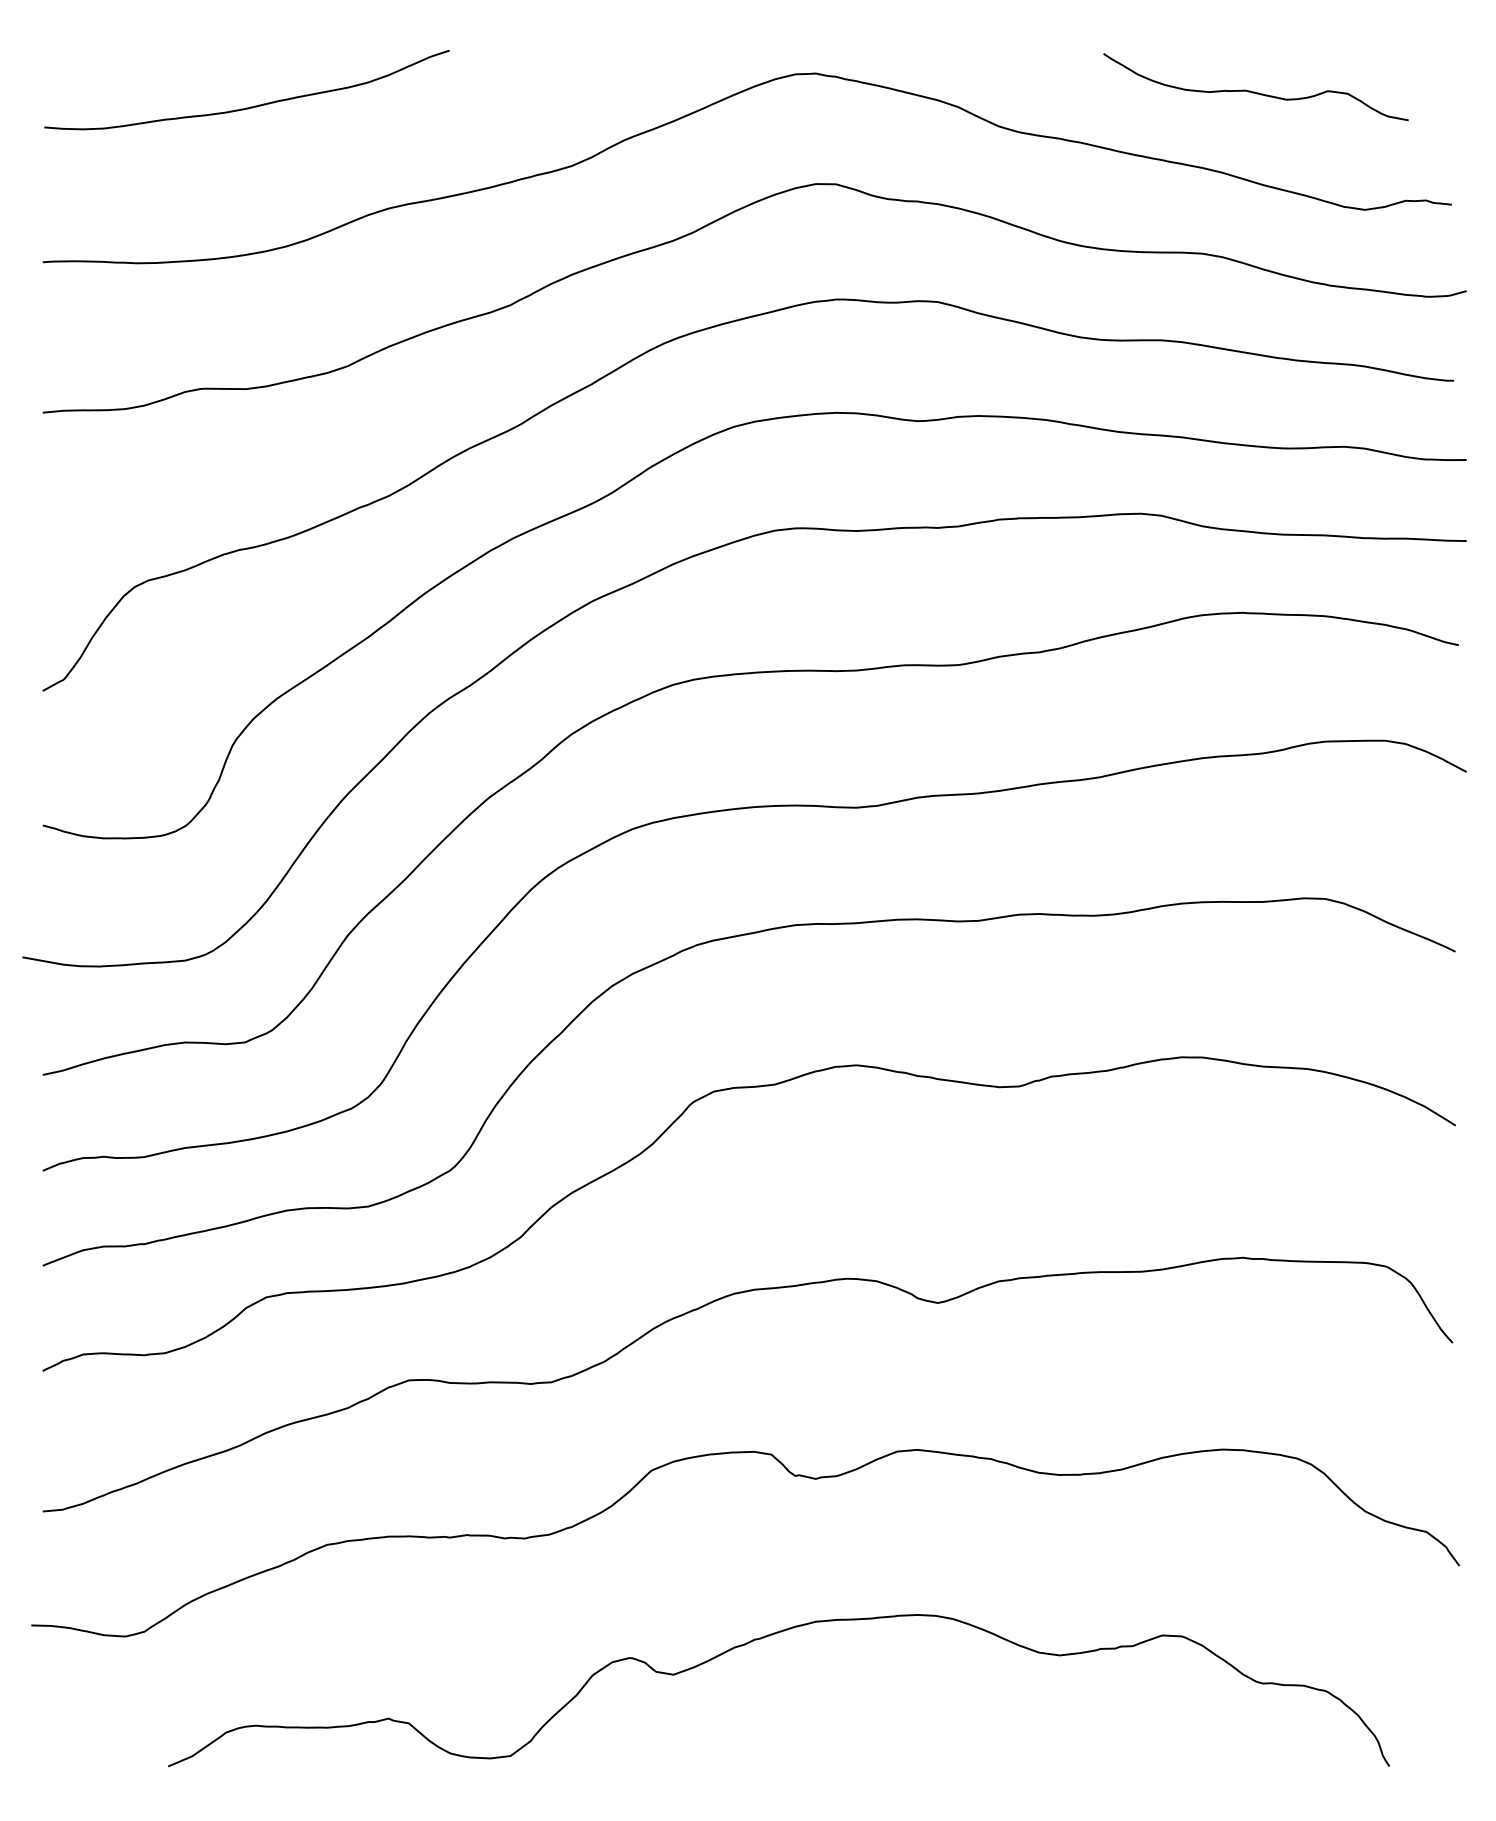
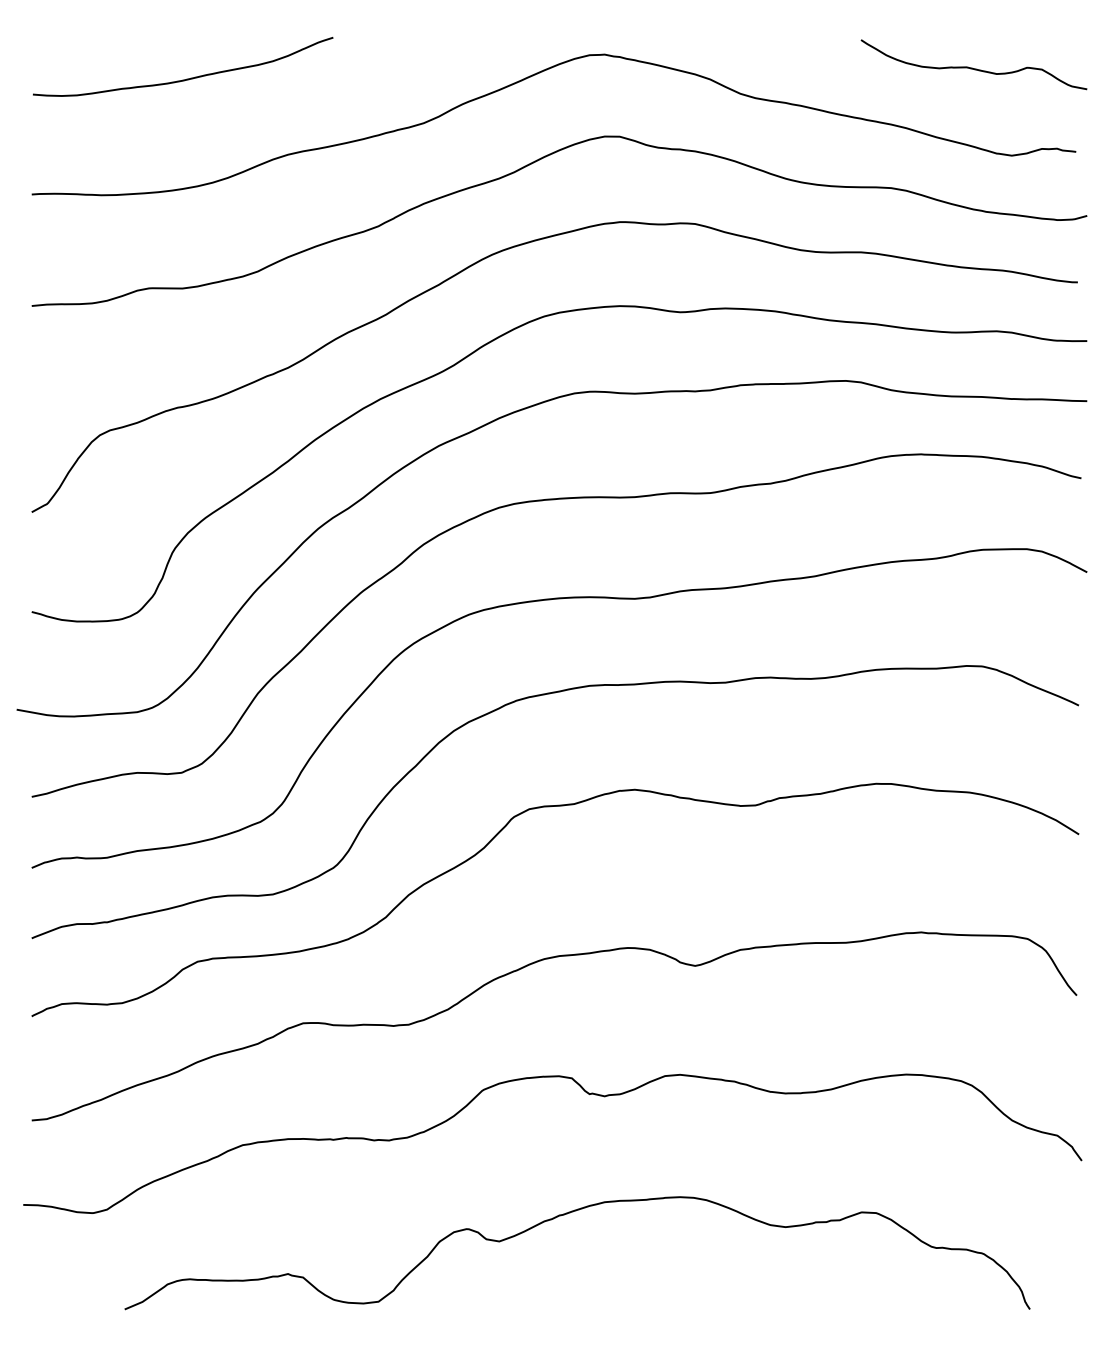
curve: (1253, 90) -> (972, 67), moved

